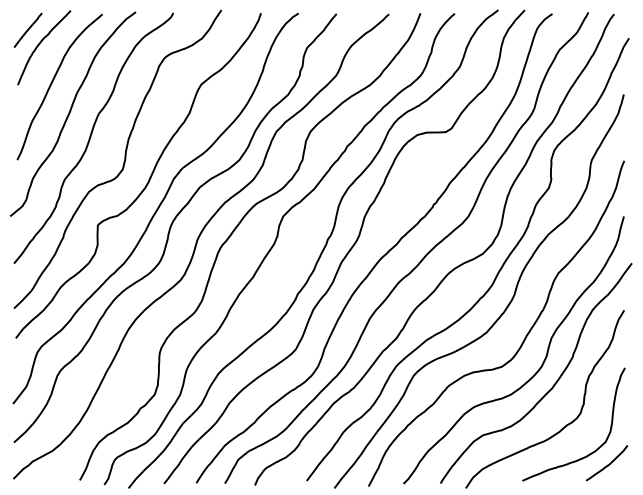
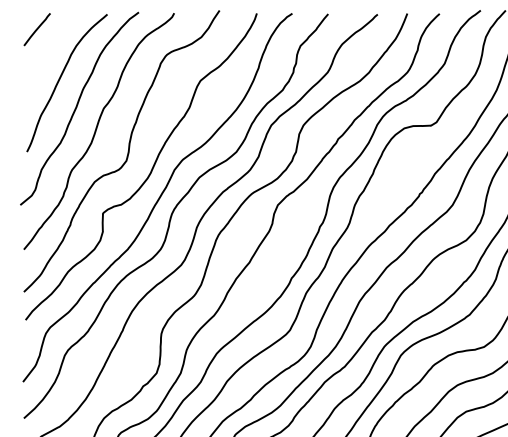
curve: (40, 44) -> (48, 42), removed

